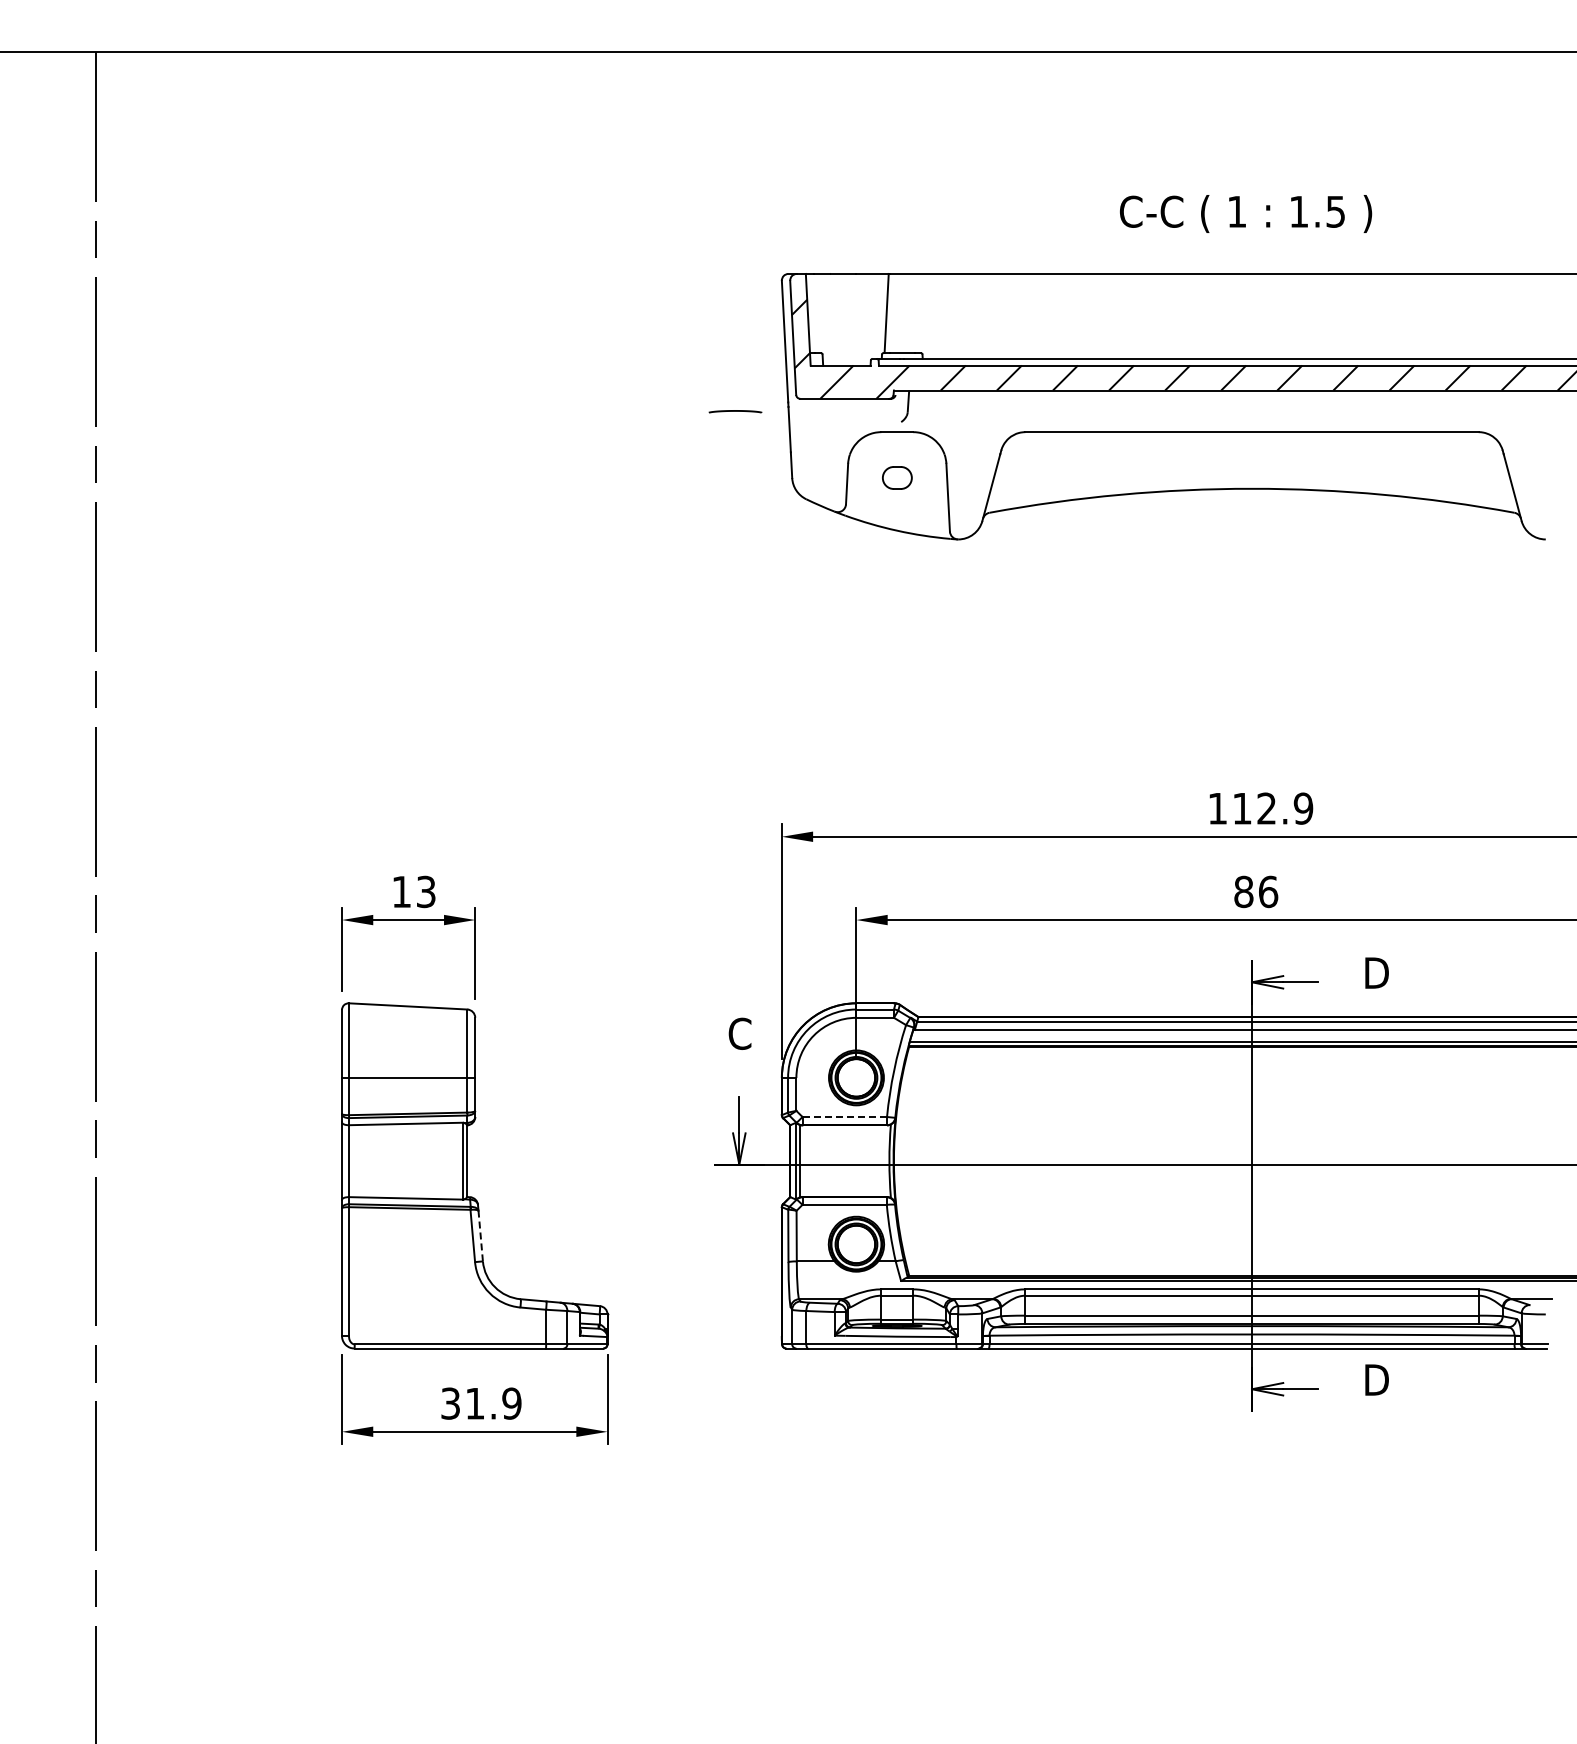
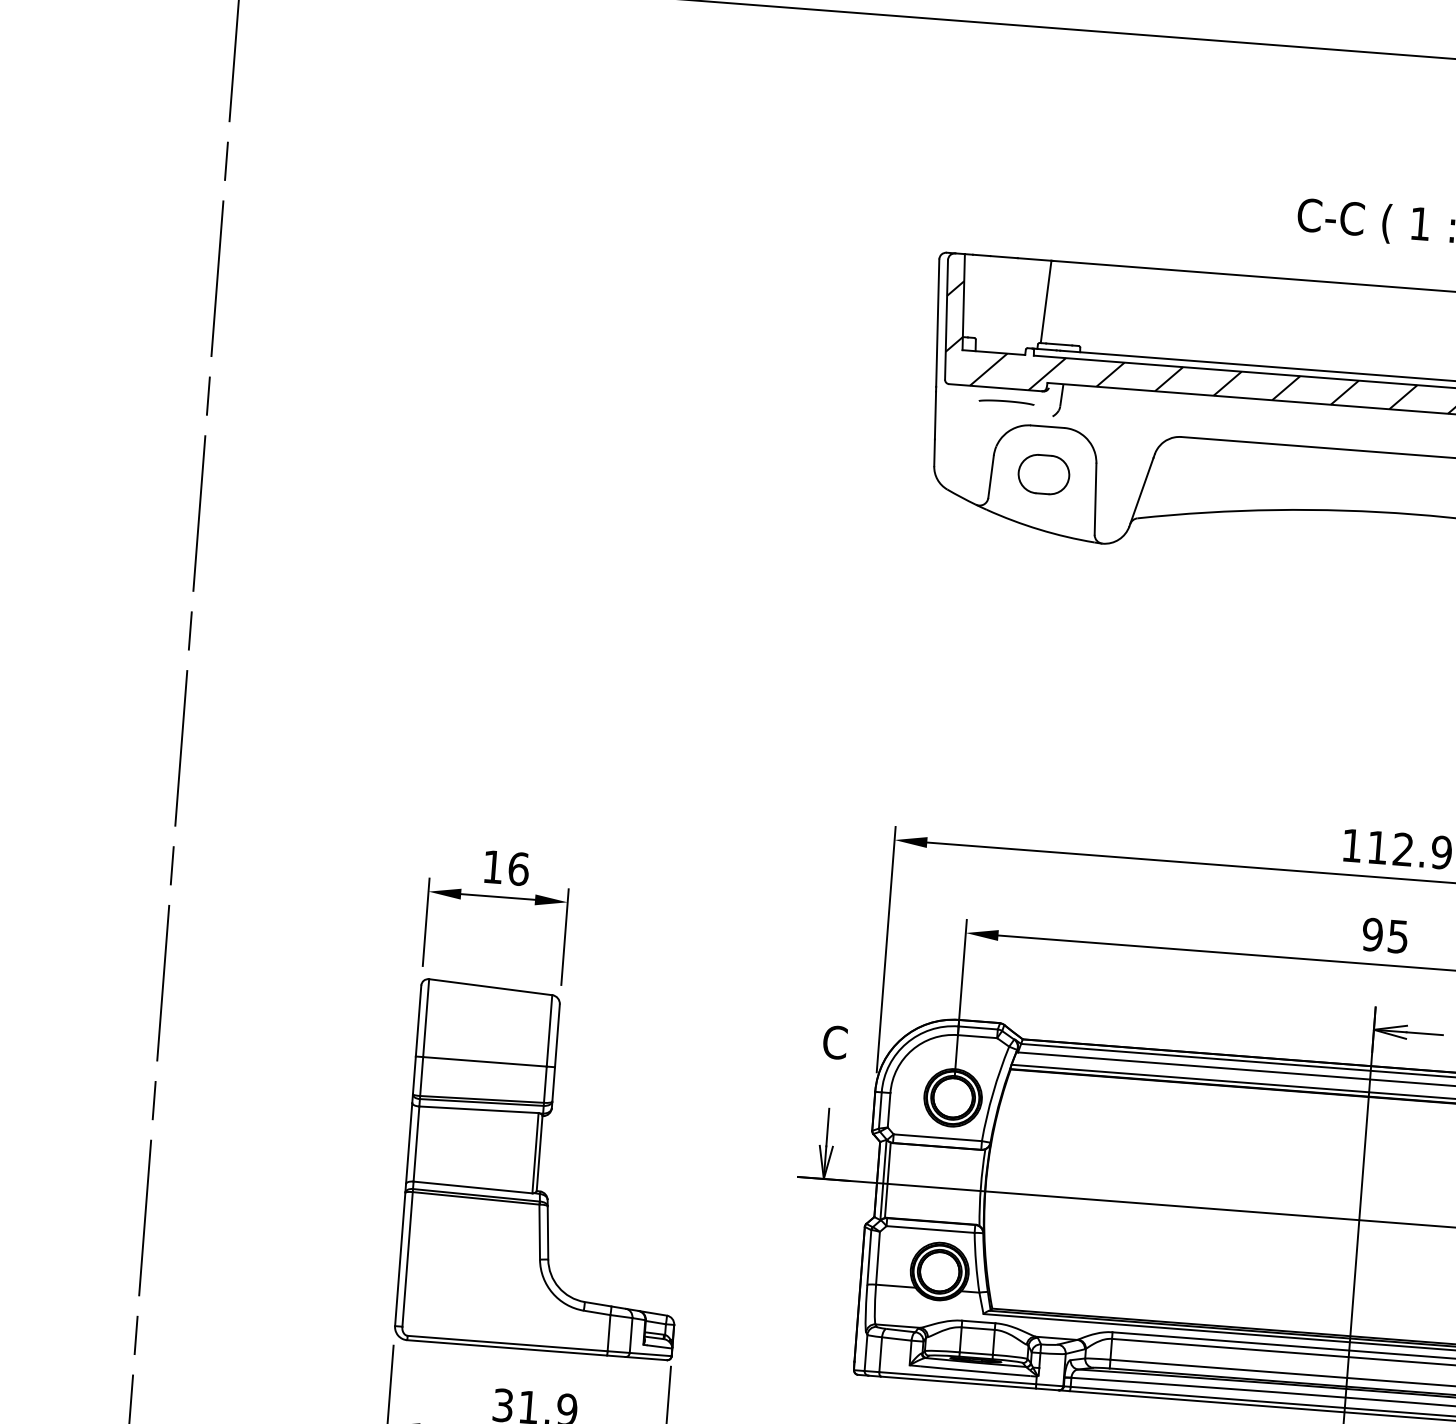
line: (735, 411) -> (1006, 401), moved
part: (897, 477) -> (1044, 474), size x1.67
text: (426, 891) -> (519, 868), 13 -> 16
text: (1256, 891) -> (1385, 935), 86 -> 95
line: (844, 1117) -> (937, 1138), dashed -> solid
line: (480, 1235) -> (547, 1232), dashed -> solid

